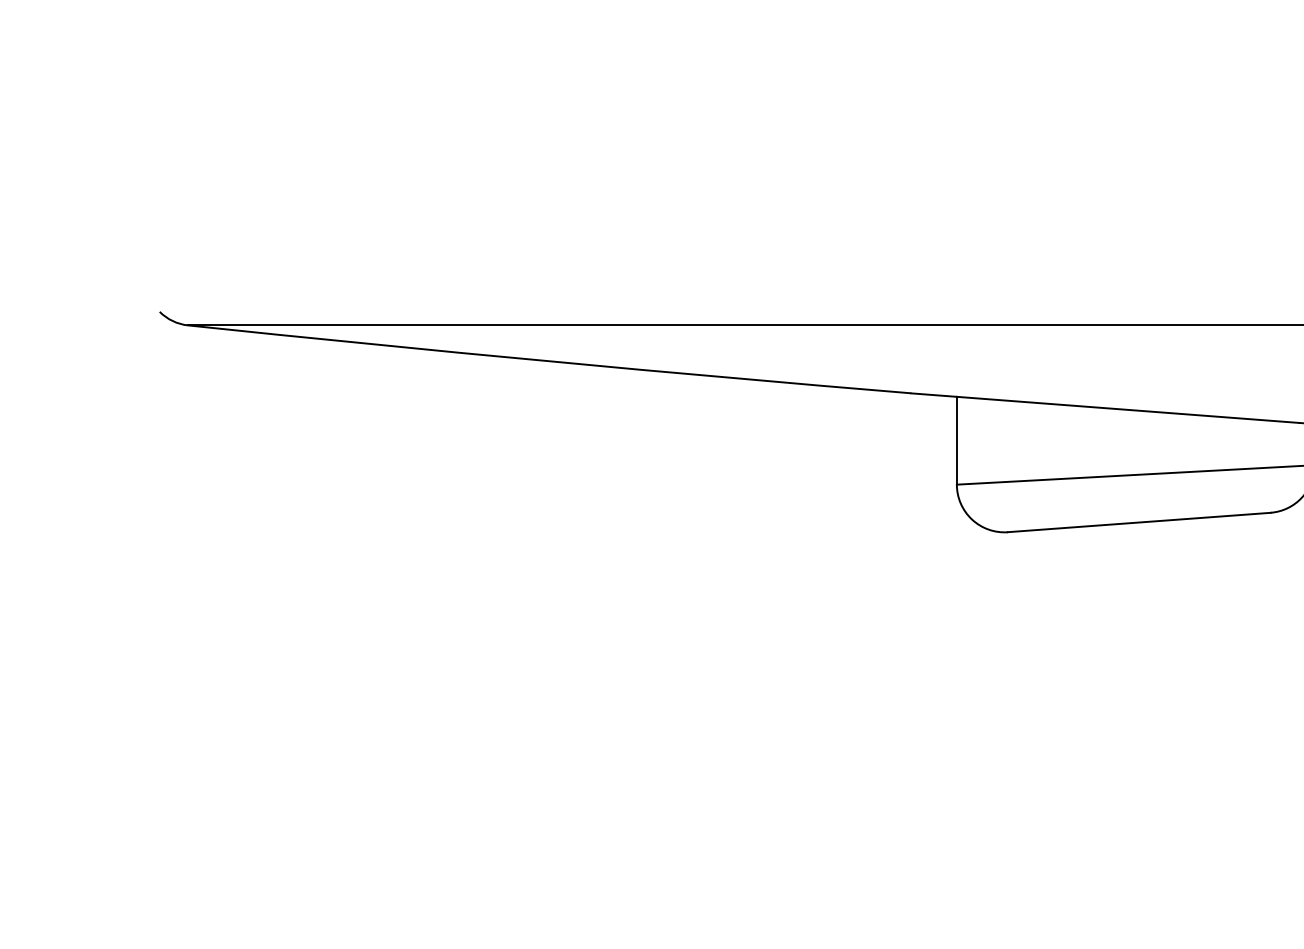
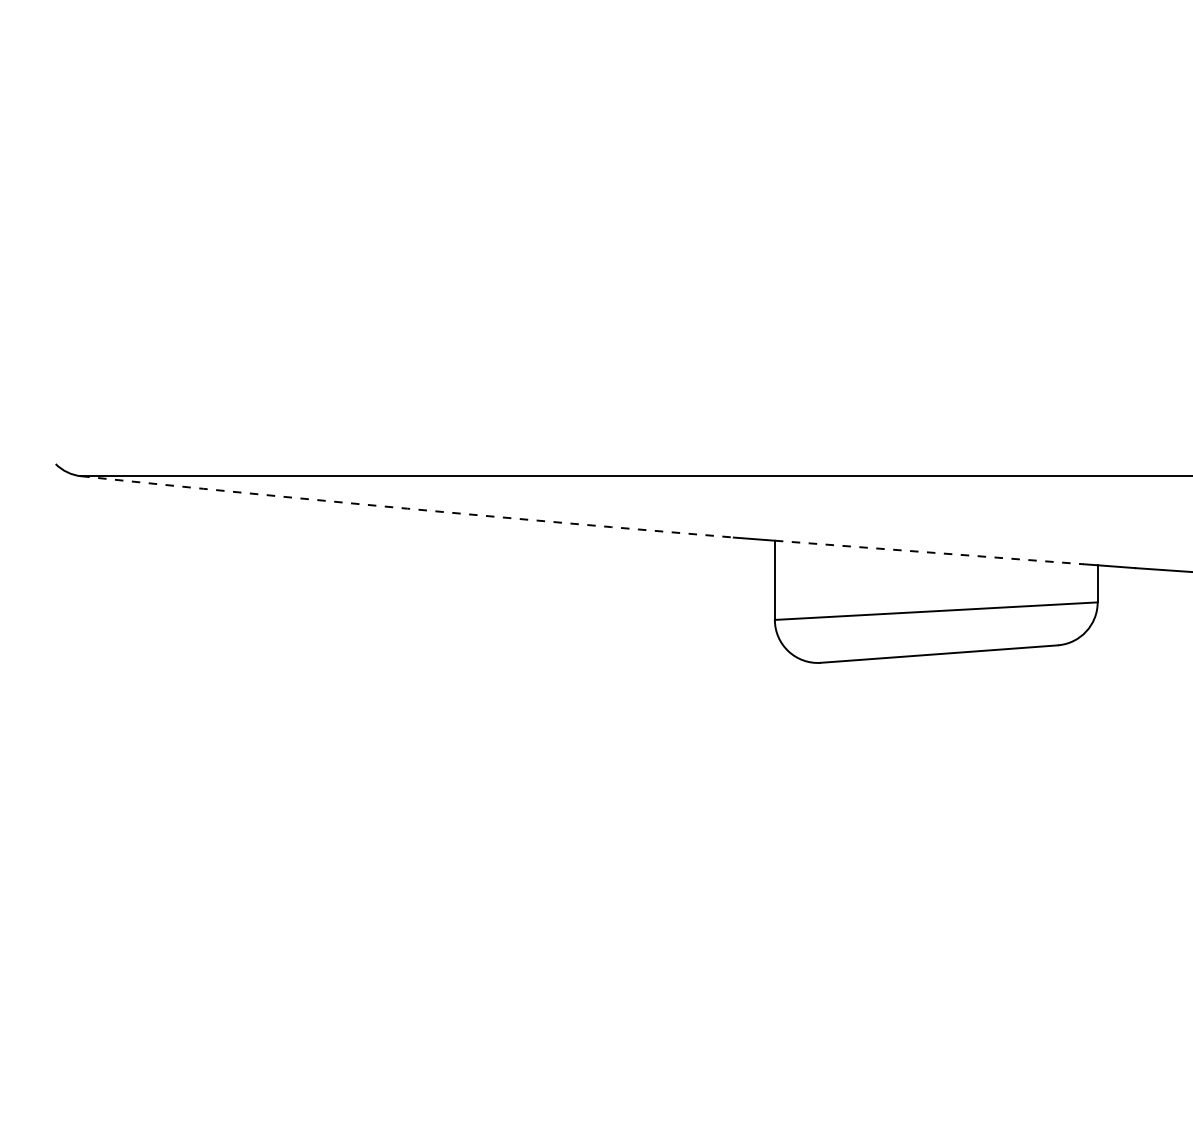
arc: (549, 361) -> (407, 508), solid -> dashed
line: (1128, 409) -> (929, 552), solid -> dashed

